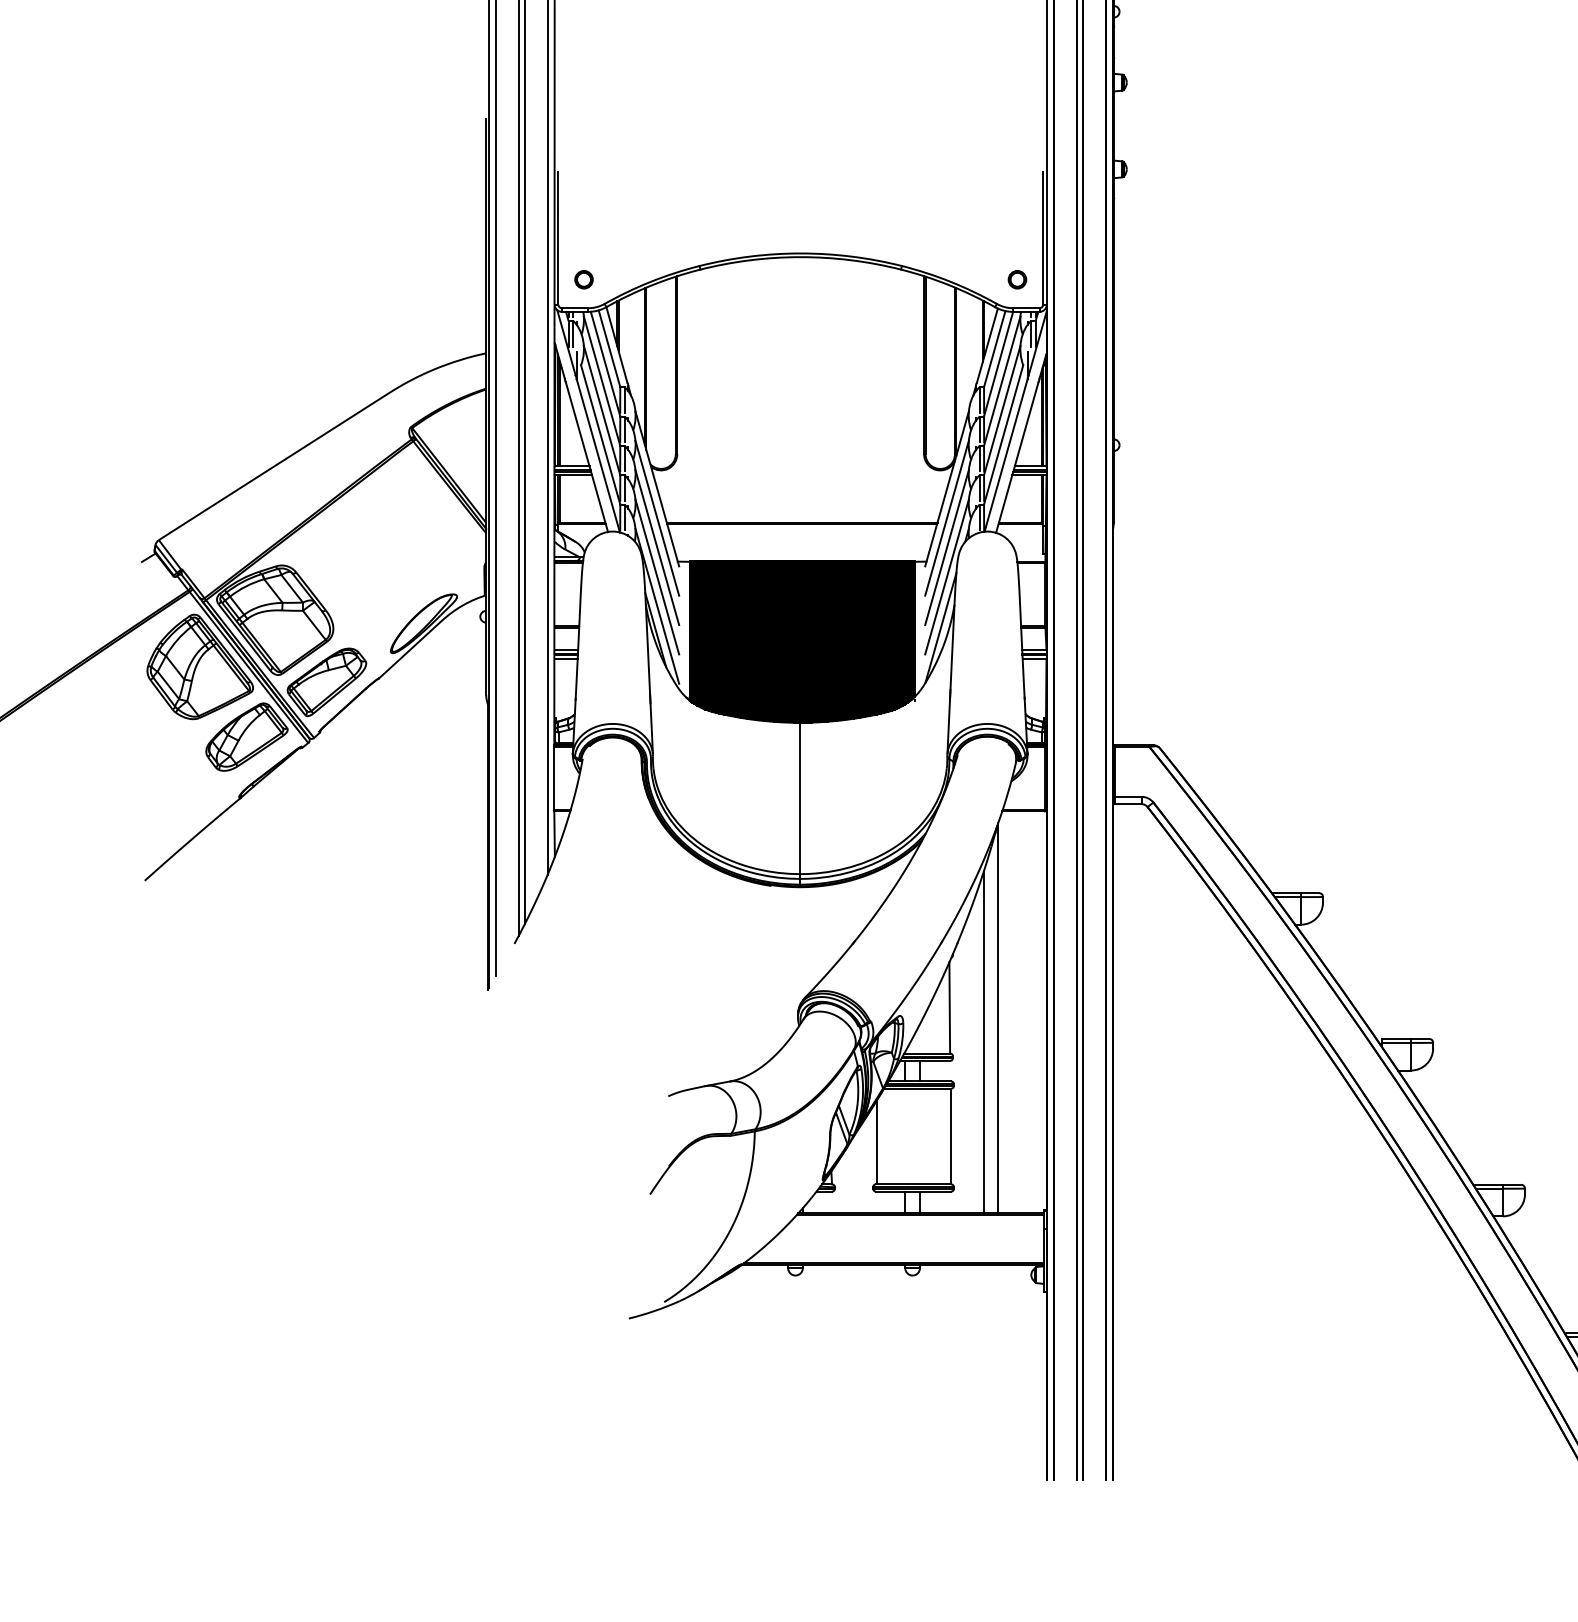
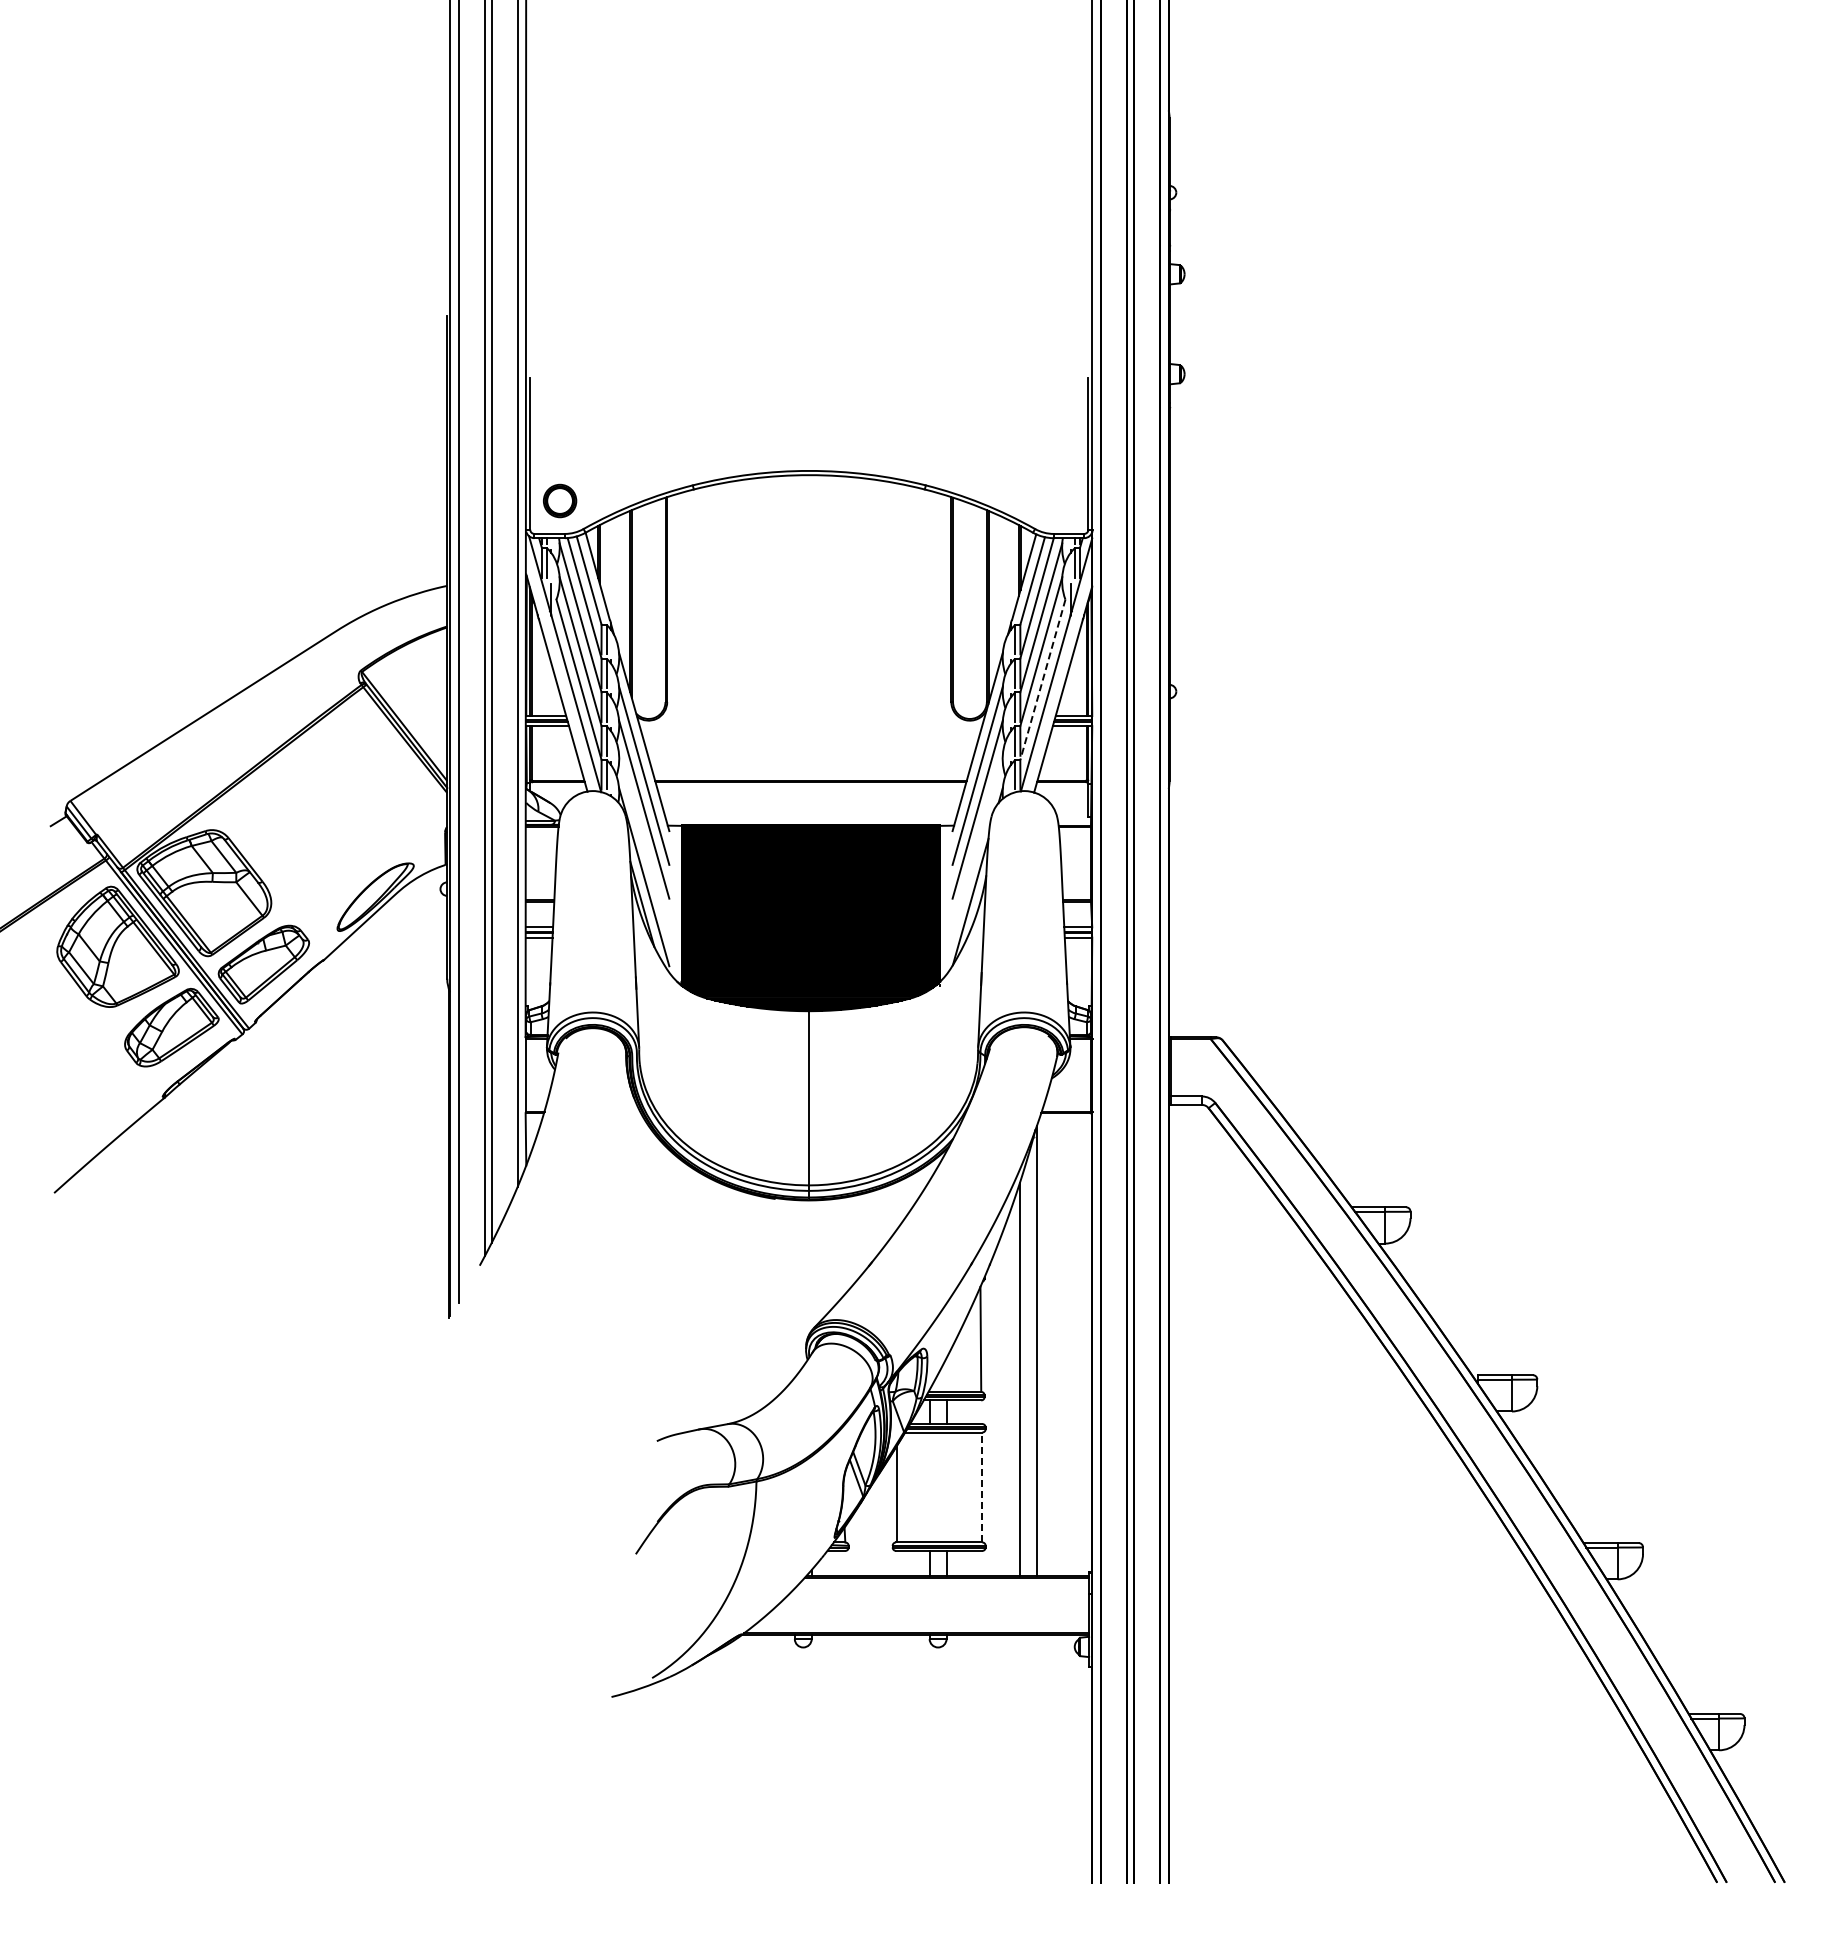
part: (583, 280) -> (559, 501), size x1.6
part: (1017, 280) -> (1058, 501), removed
line: (1003, 435) -> (1042, 680), solid -> dashed
line: (657, 577) -> (644, 843), removed
line: (946, 577) -> (977, 843), removed
line: (951, 1136) -> (982, 1487), solid -> dashed

